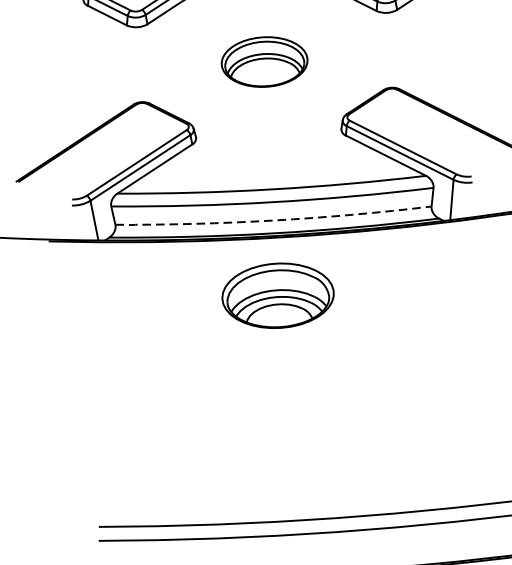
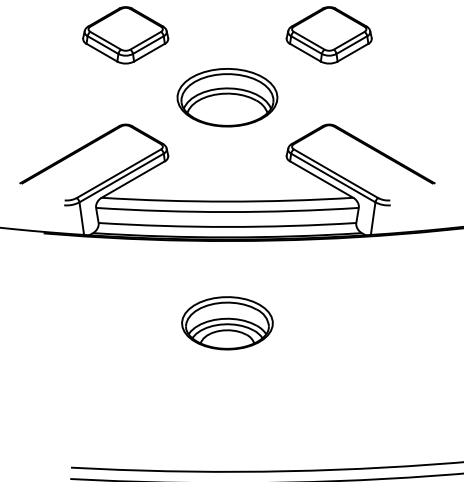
part: (264, 61) -> (227, 97), size x1.43
arc: (273, 219) -> (227, 226), dashed -> solid
part: (278, 296) -> (227, 323), moved

